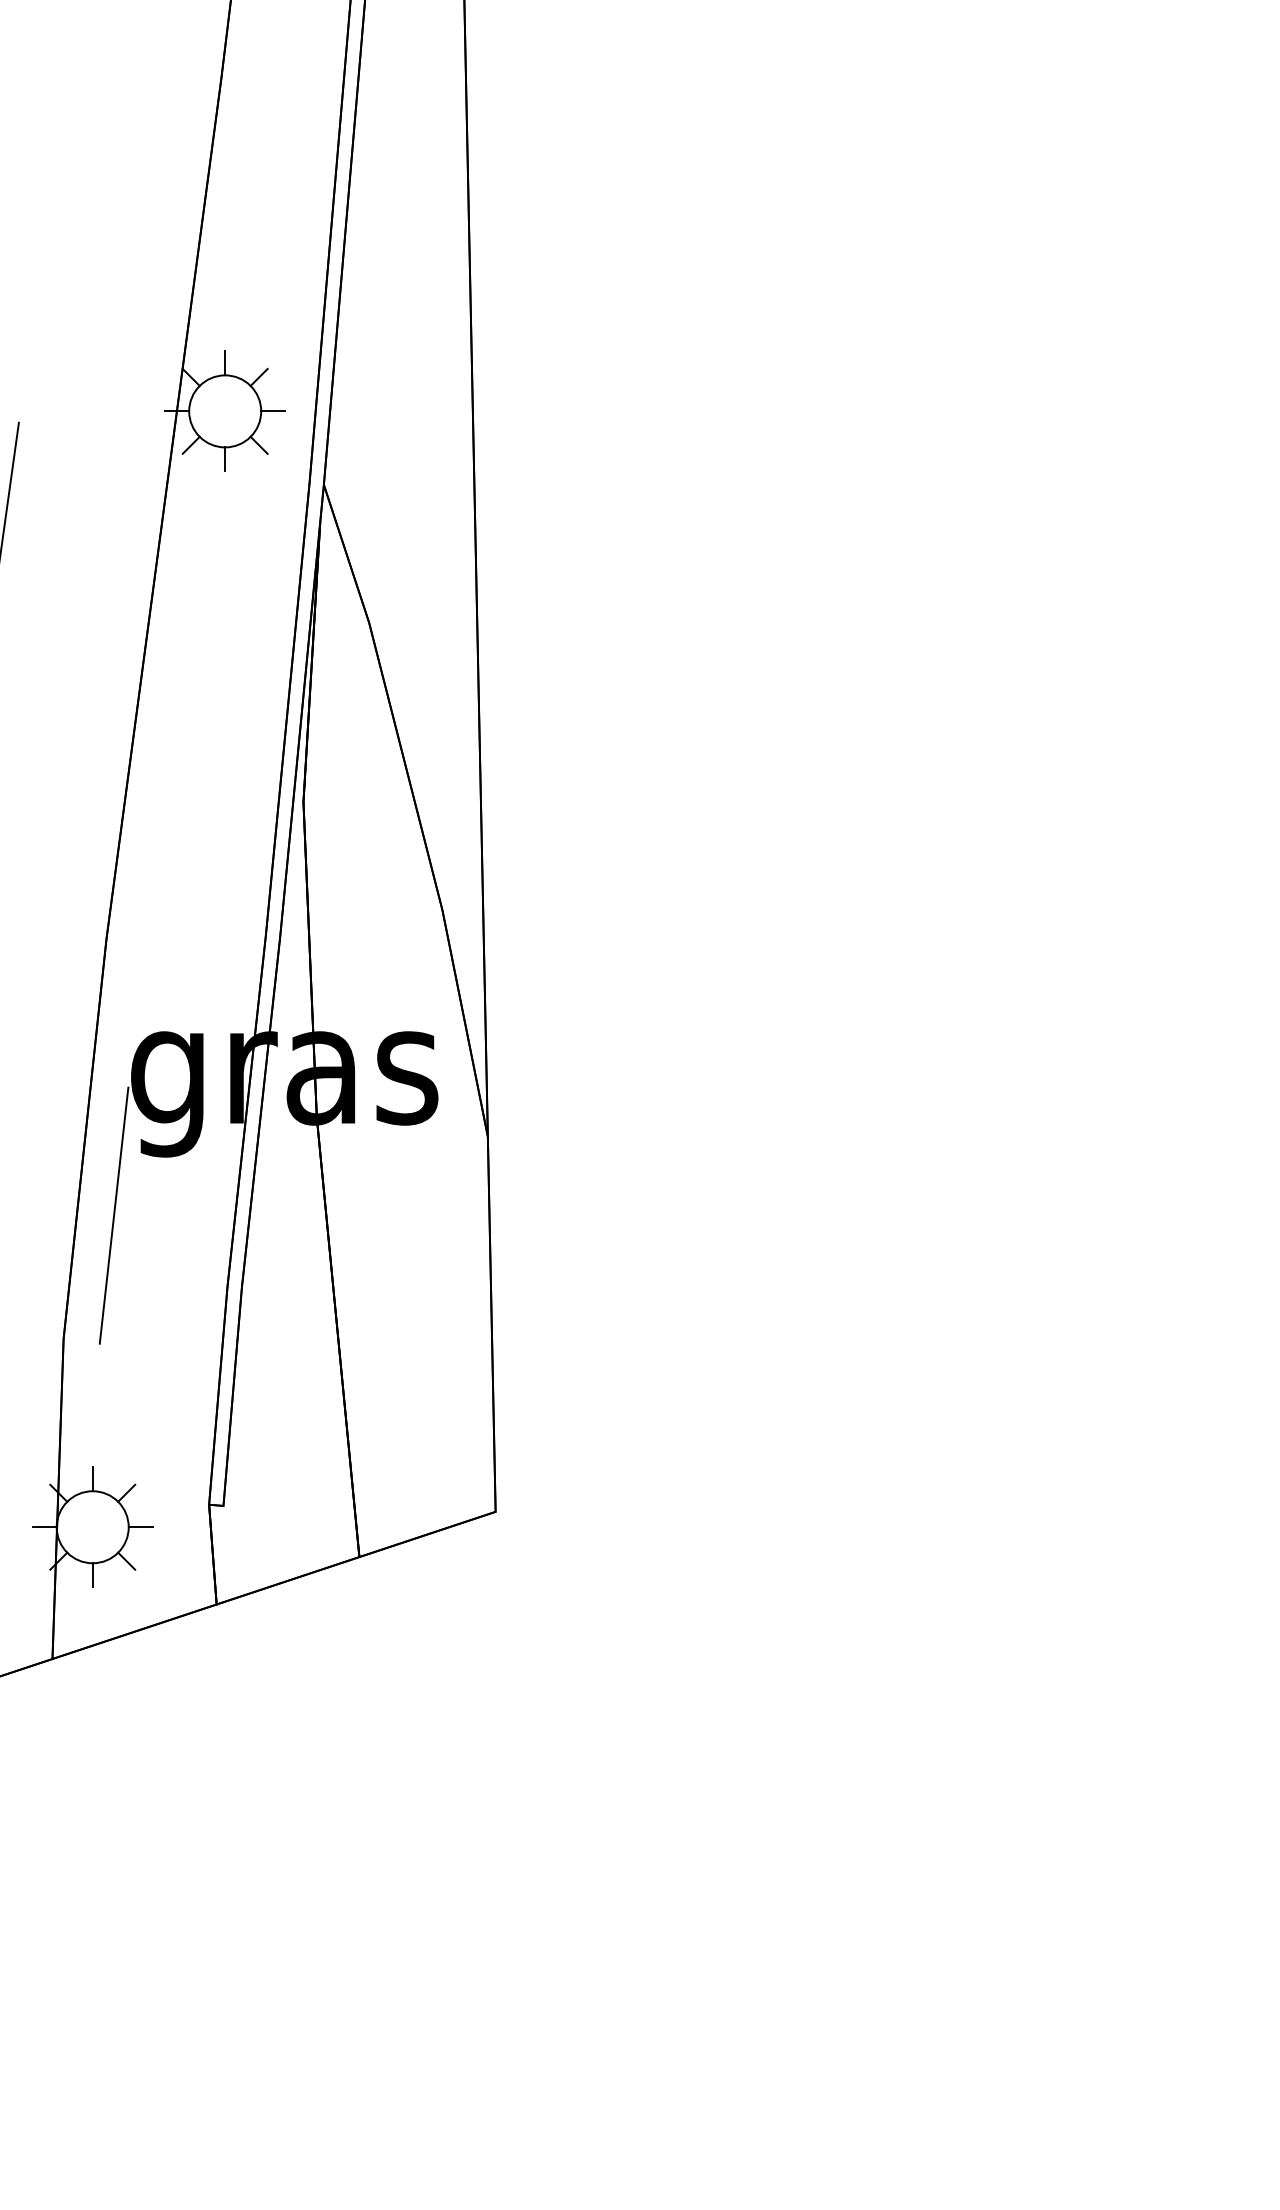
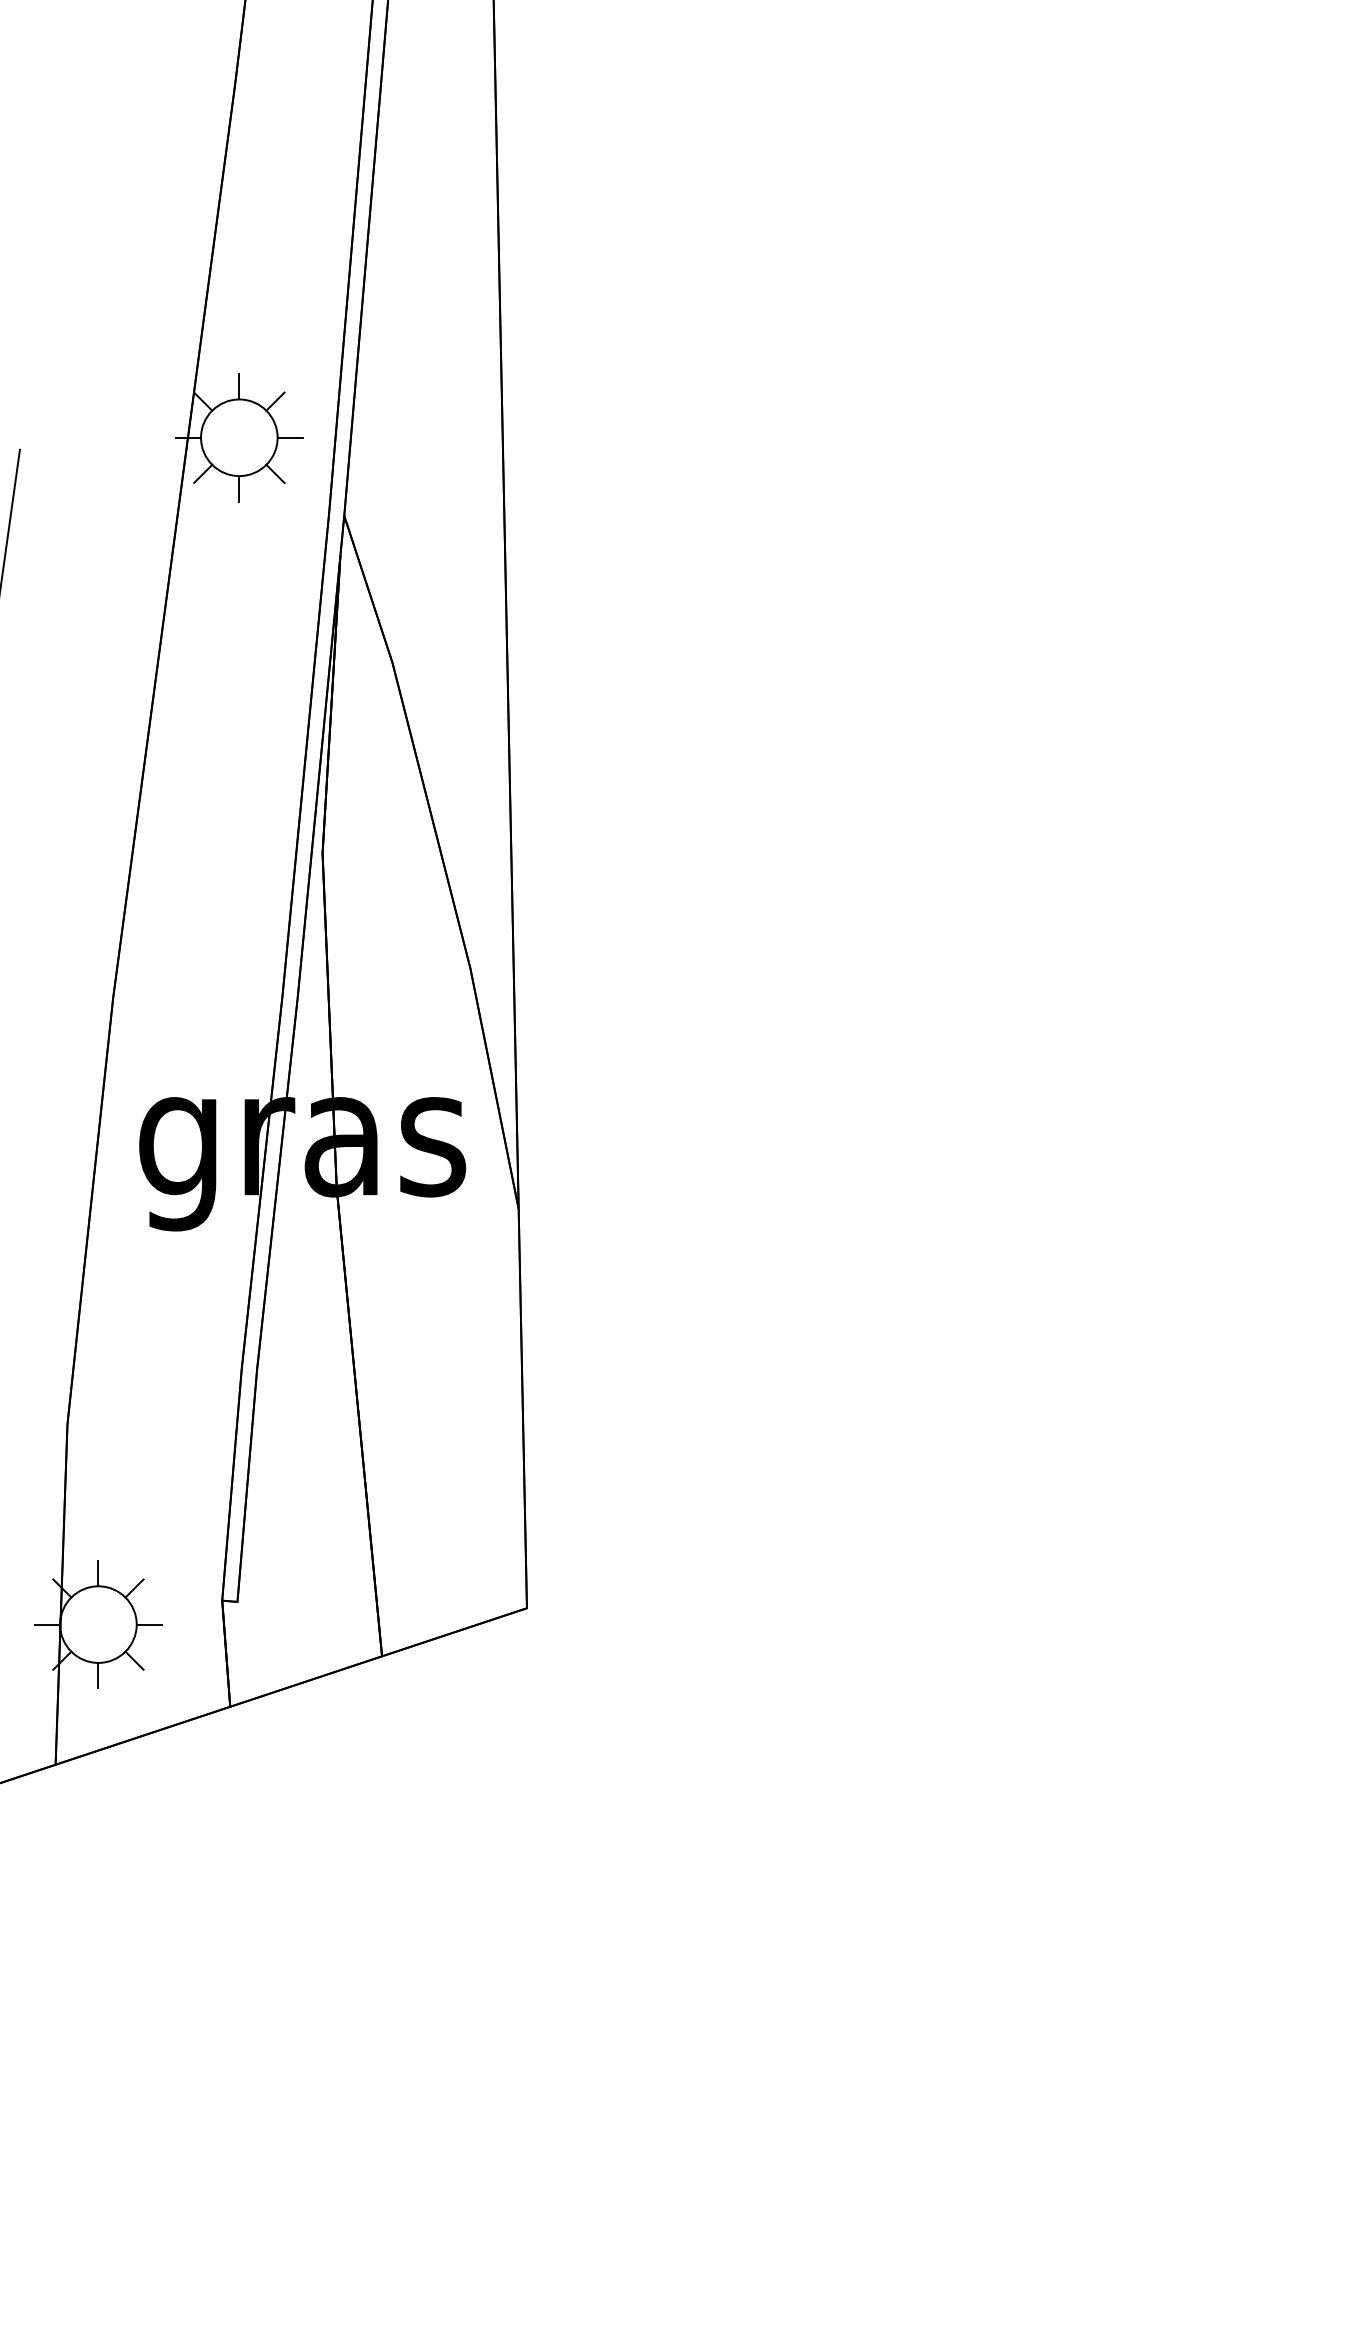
line: (113, 1215) -> (120, 1293), removed

